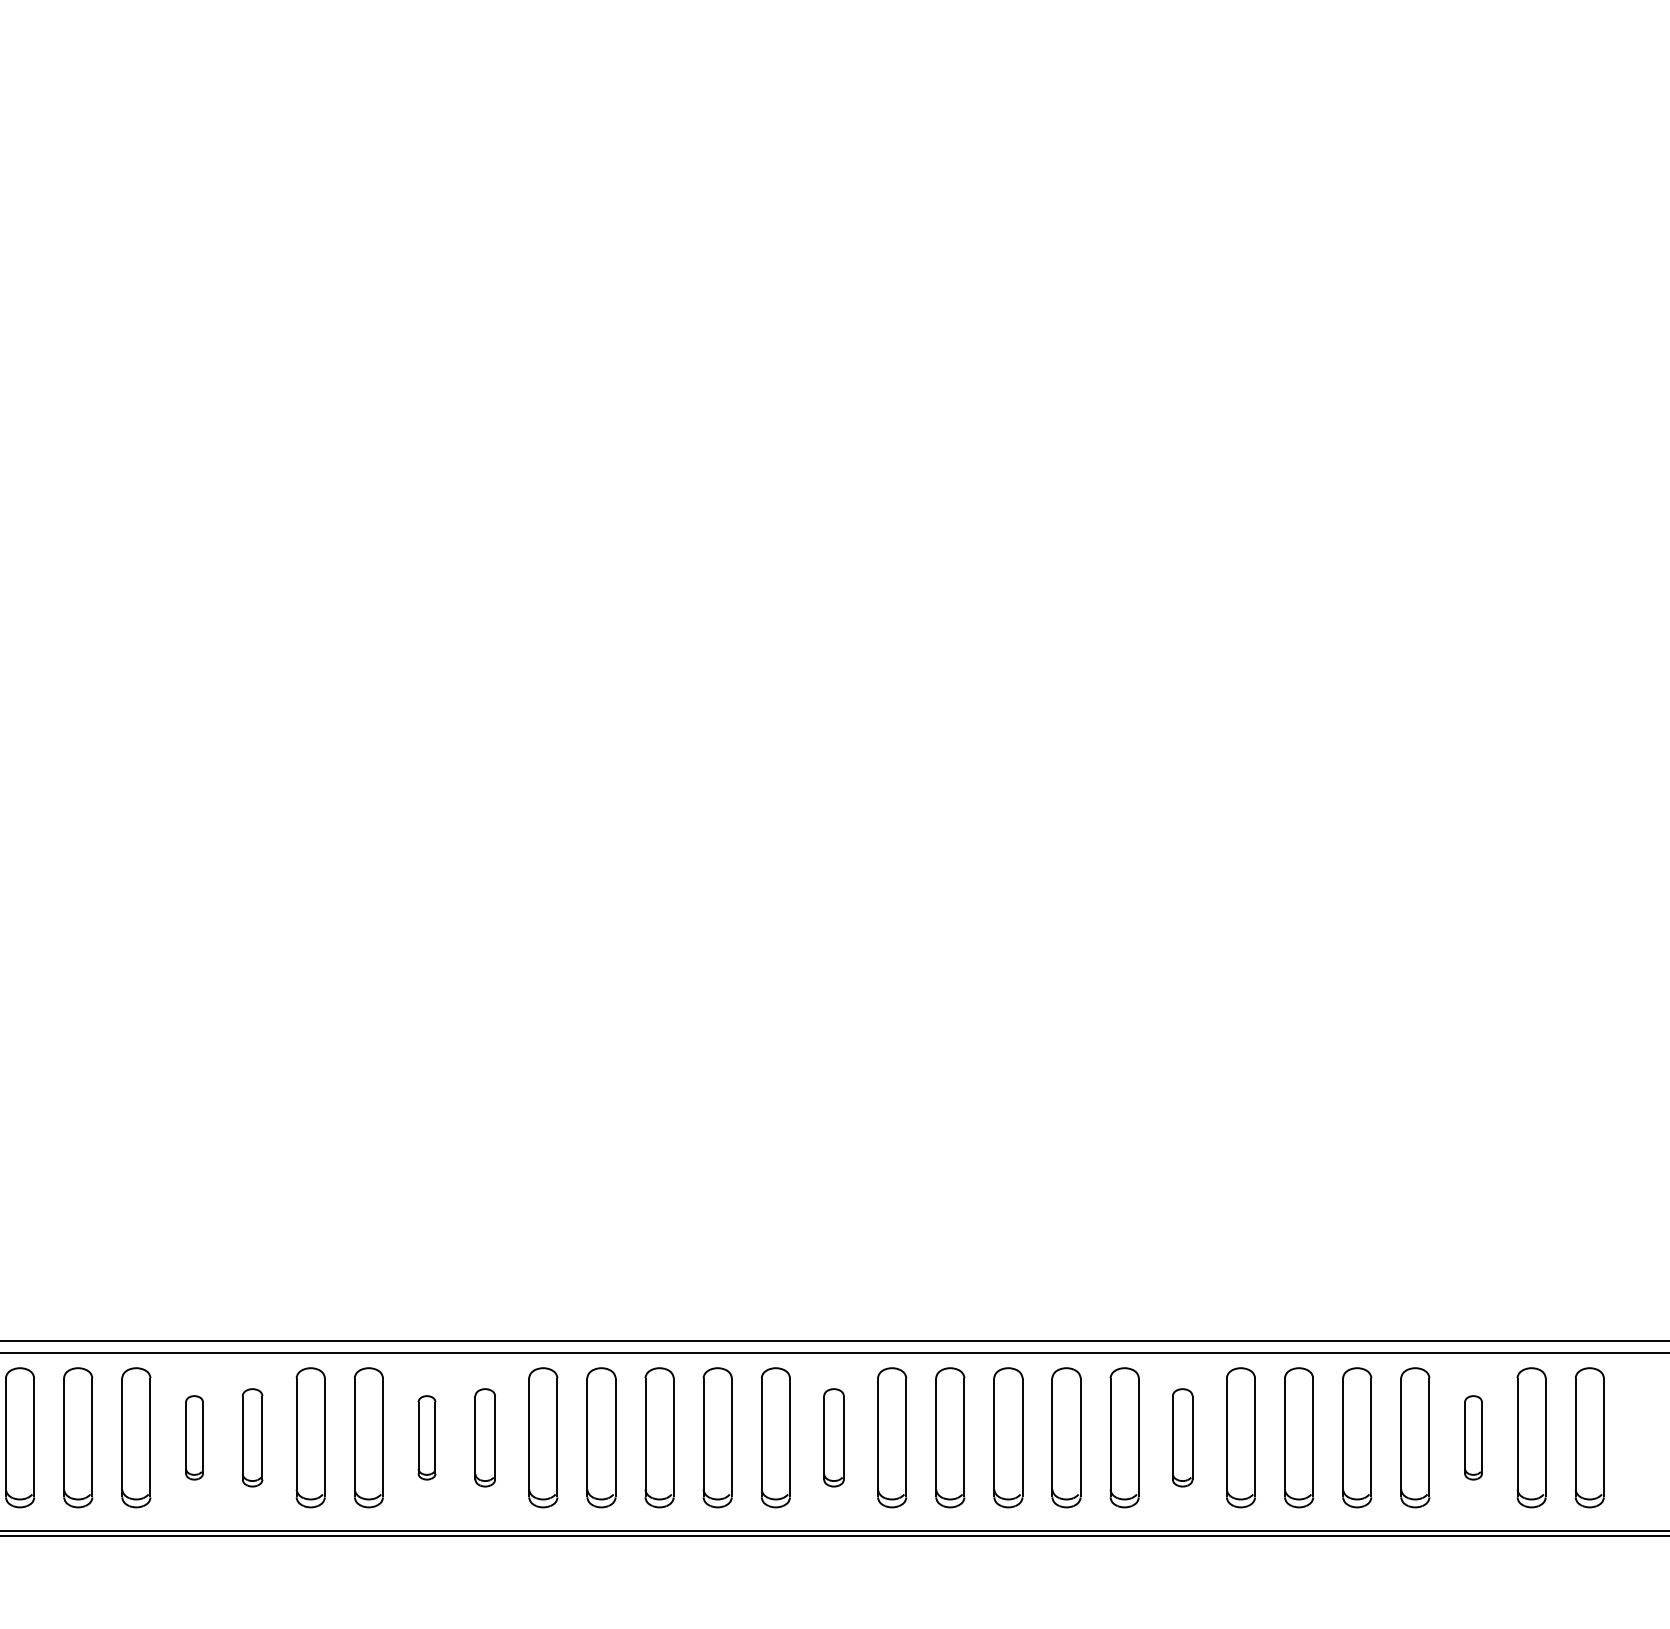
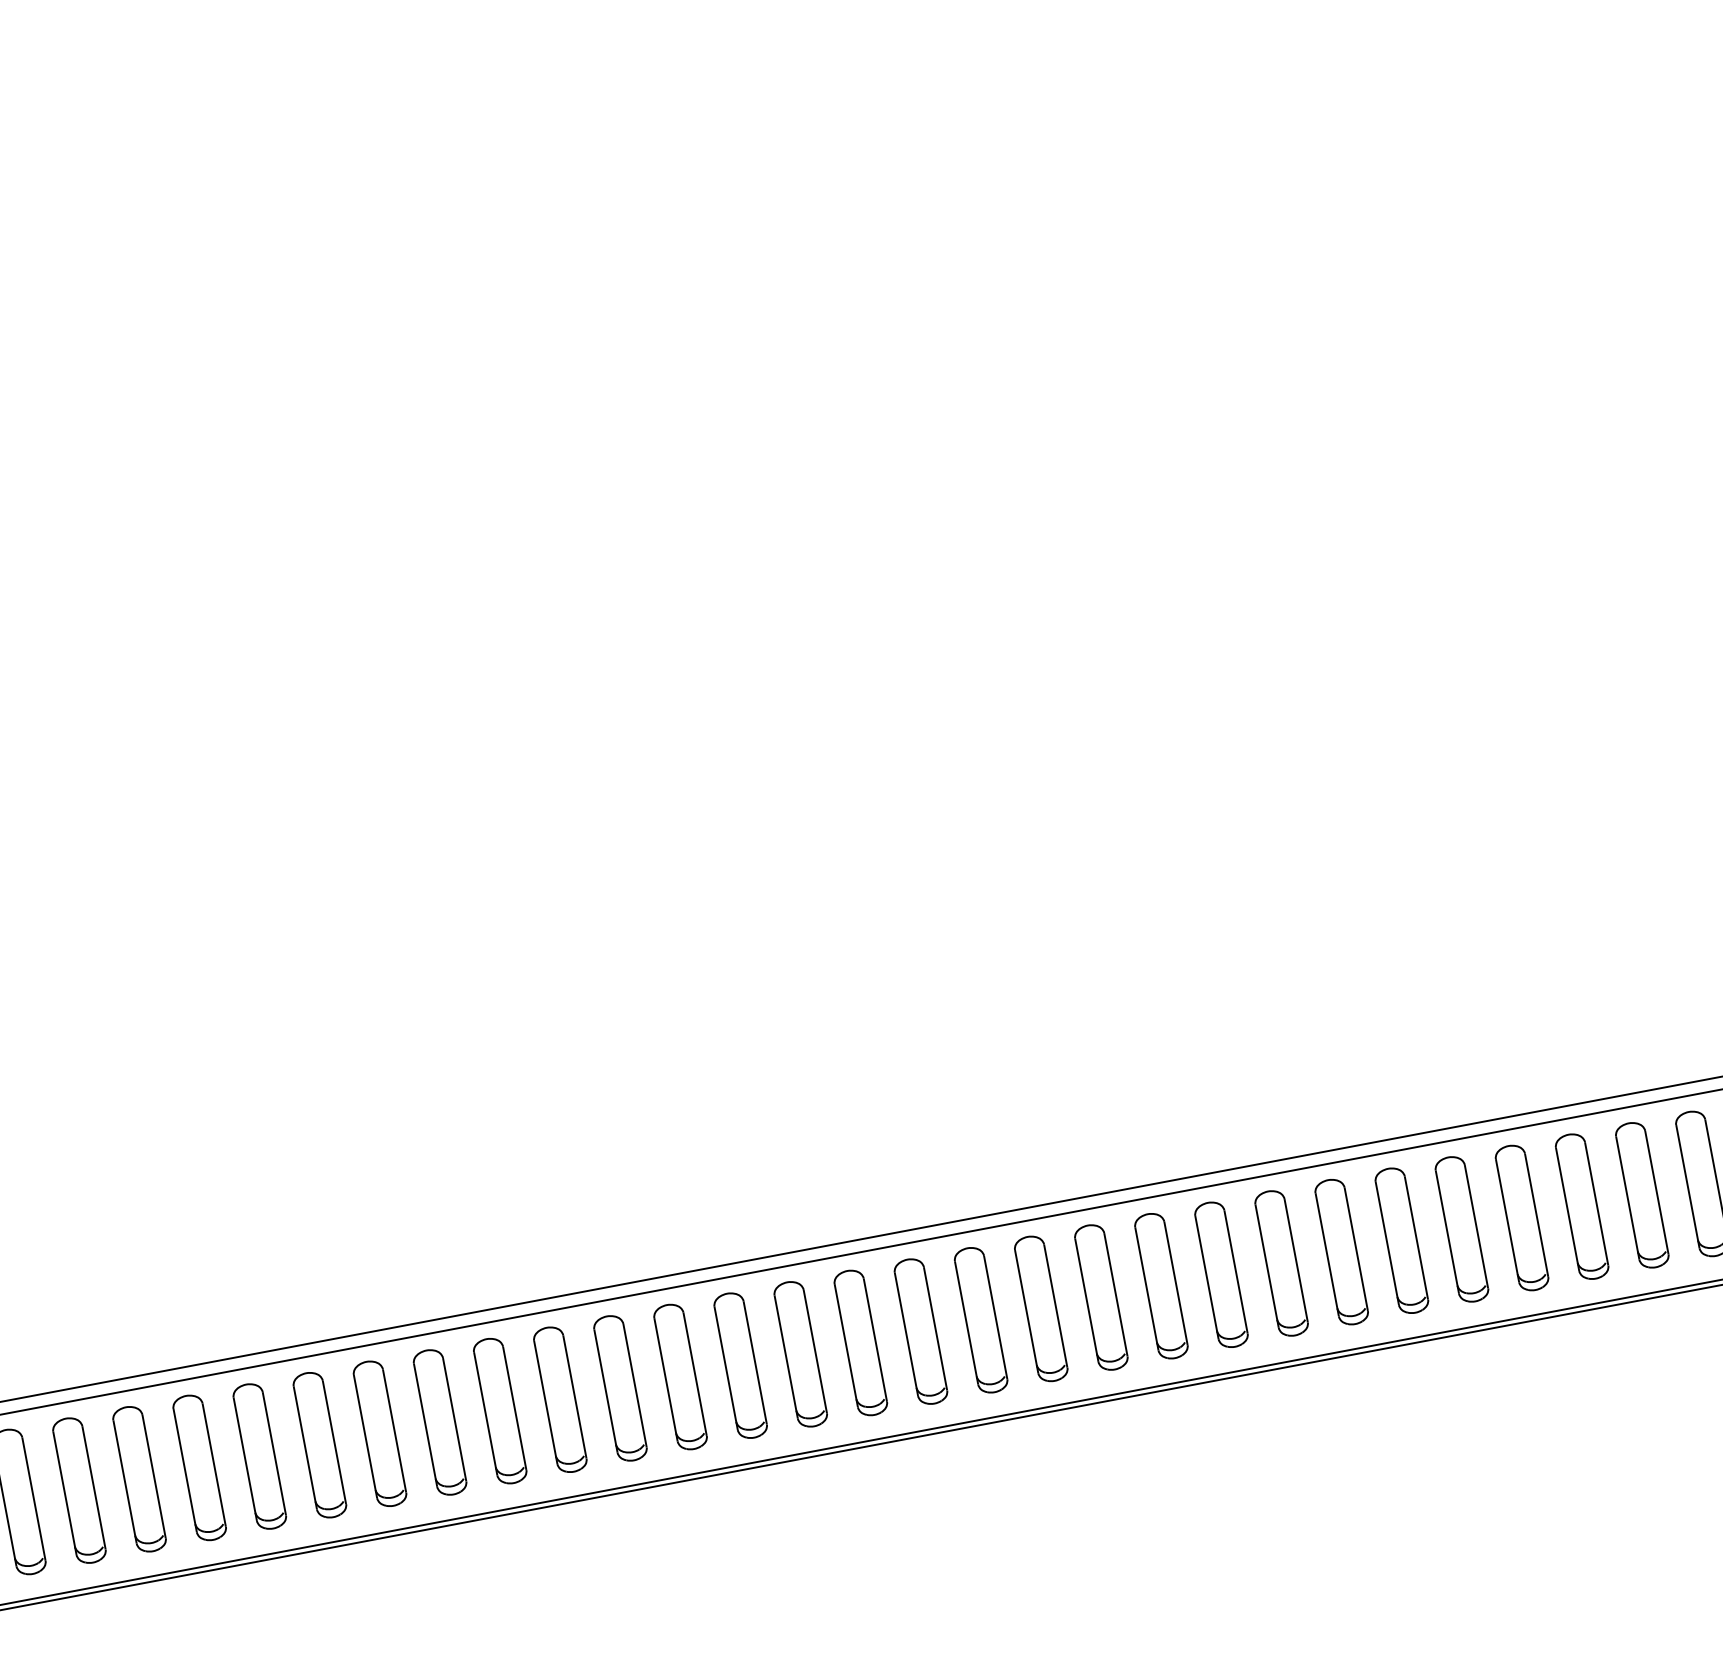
part: (194, 1437) -> (319, 1444), size x1.67
part: (252, 1437) -> (379, 1433), size x1.43
part: (426, 1437) -> (559, 1399), size x1.67
part: (485, 1437) -> (620, 1388), size x1.43
part: (833, 1437) -> (980, 1320), size x1.43
part: (1182, 1437) -> (1341, 1251), size x1.43
part: (1473, 1437) -> (1642, 1195), size x1.67

